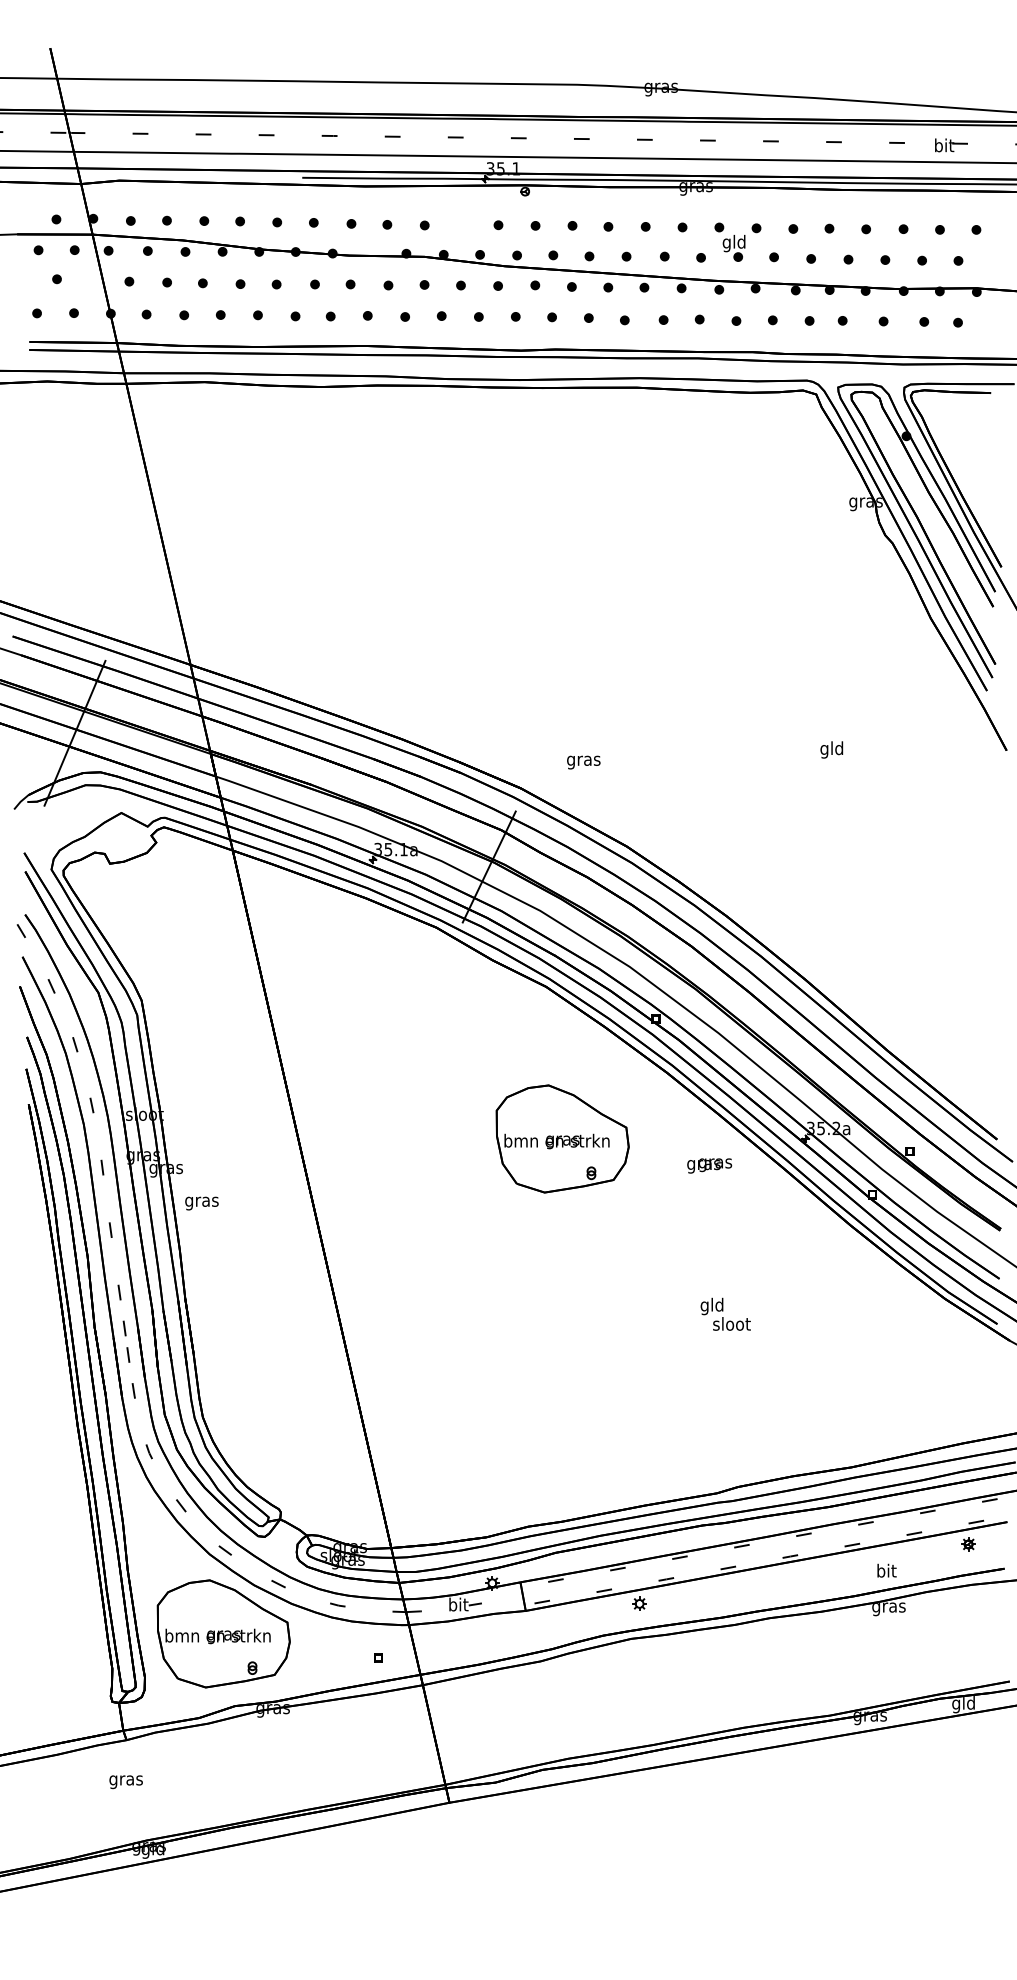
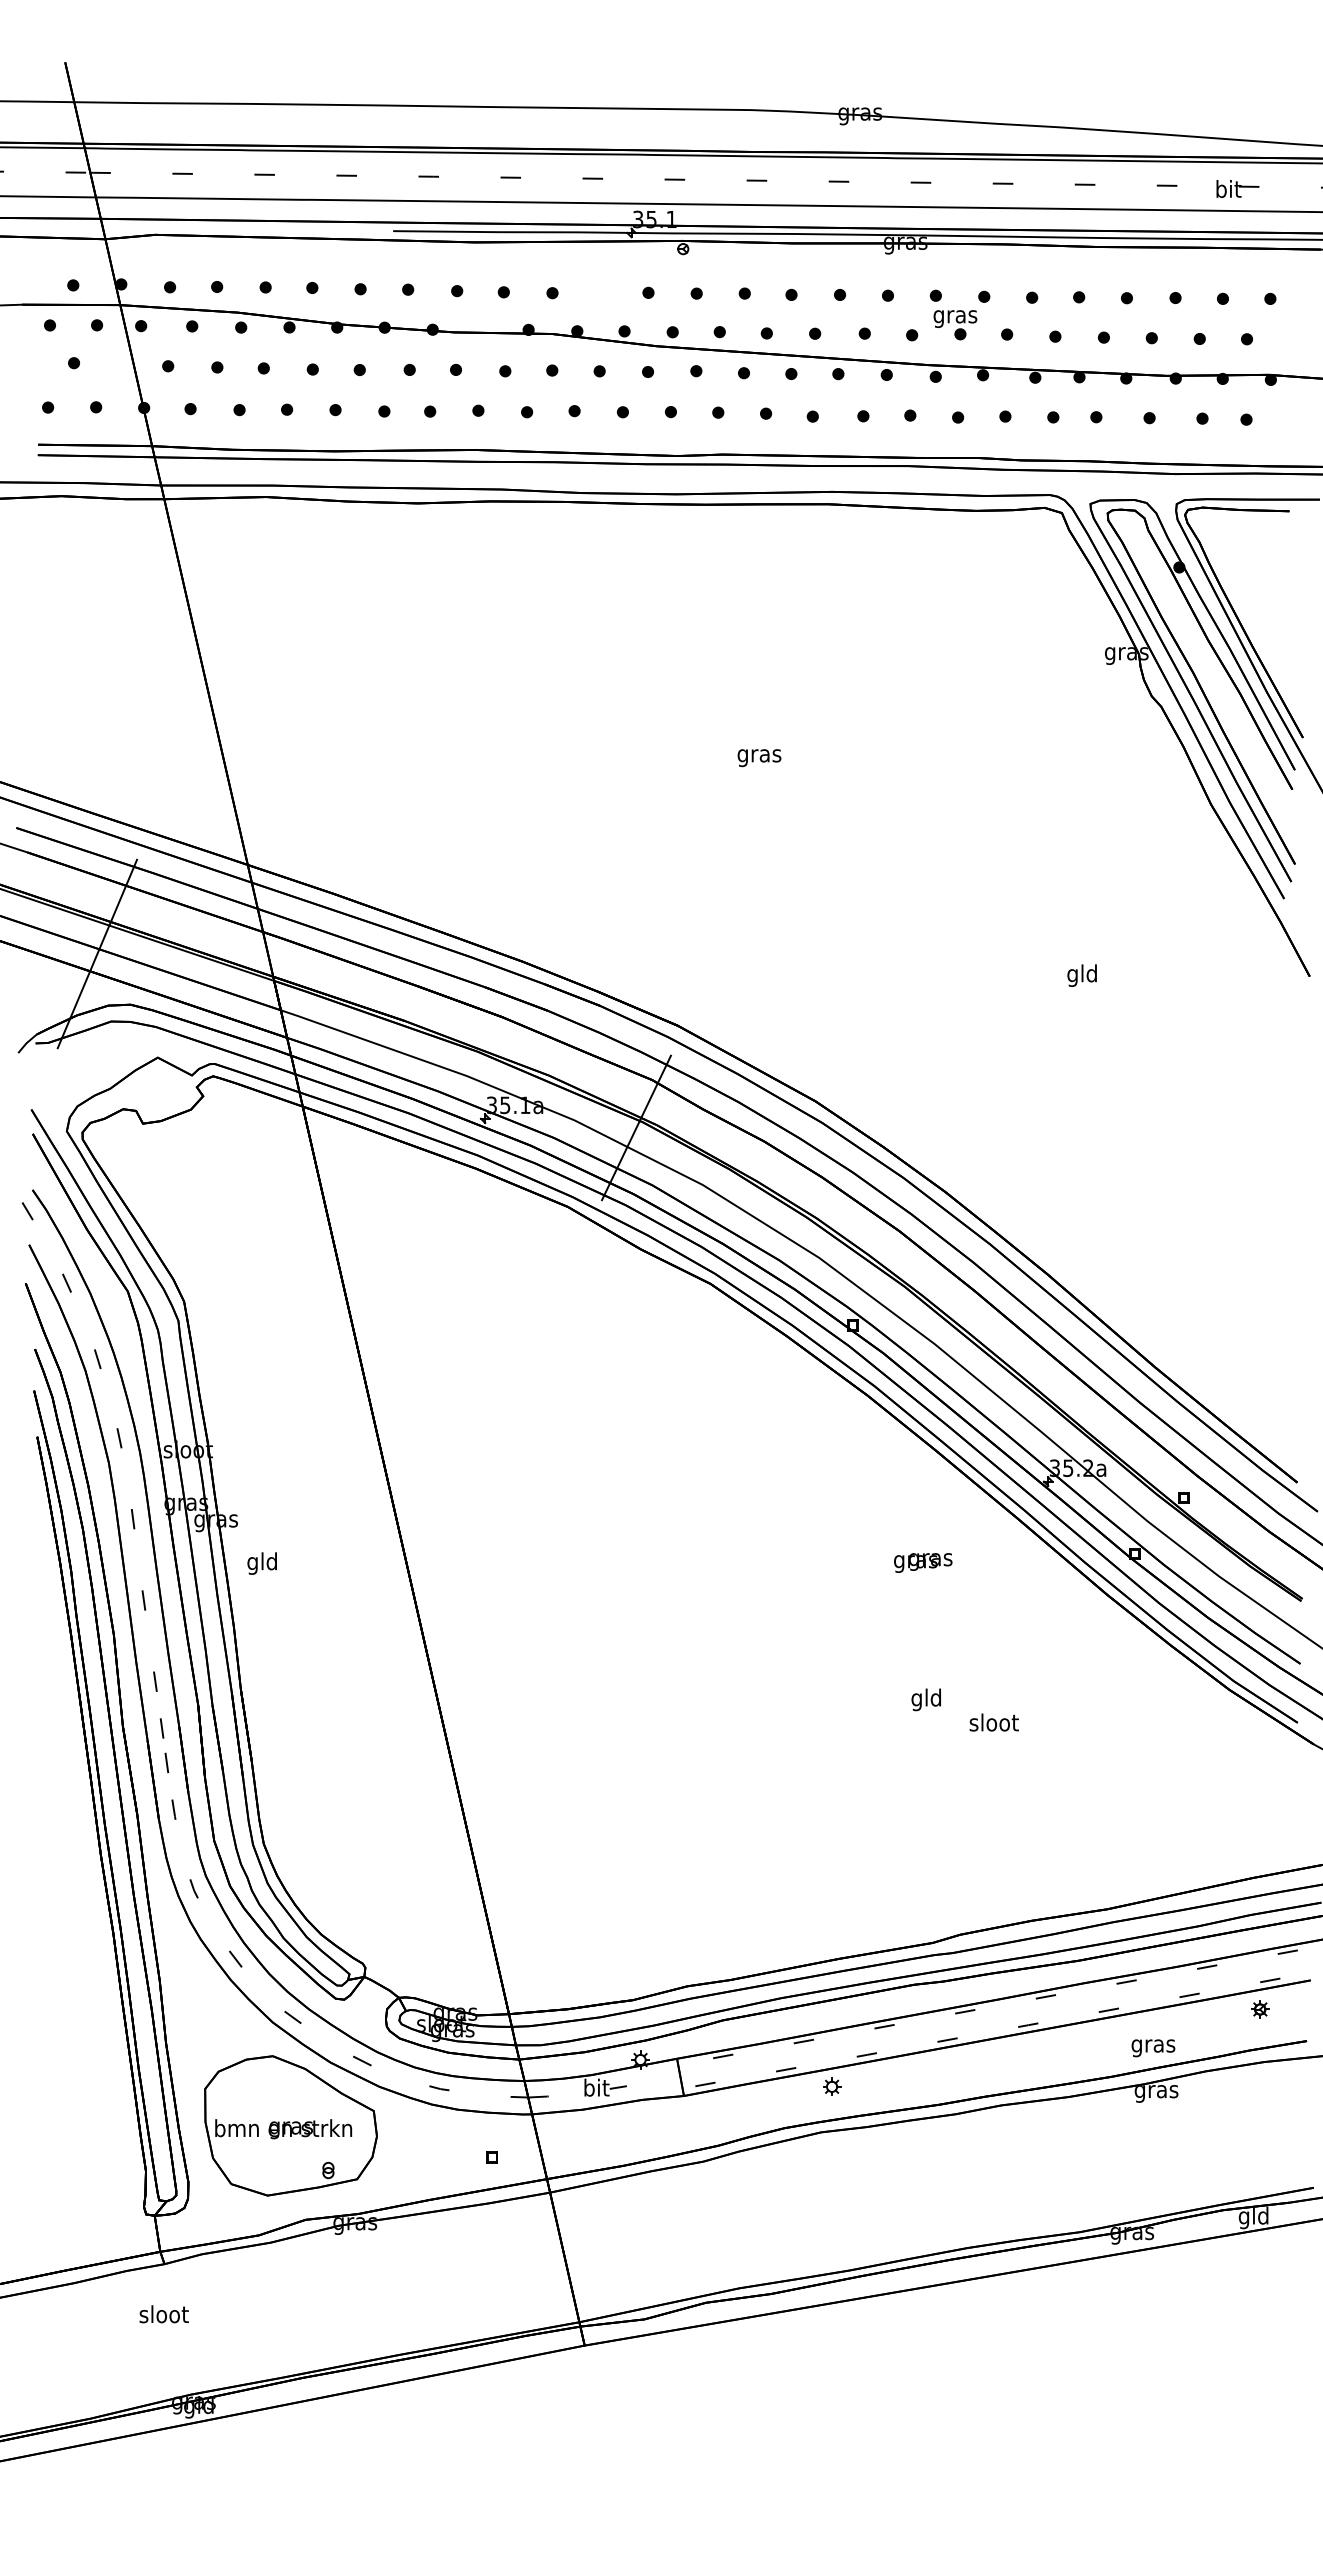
text: (734, 243) -> (955, 316), gld -> gras
text: (583, 762) -> (759, 758), moved
part: (562, 1138) -> (731, 1481), removed
text: (709, 1165) -> (923, 1562), moved
text: (201, 1201) -> (262, 1563), gras -> gld
text: (731, 1323) -> (993, 1722), moved
text: (886, 1572) -> (1153, 2045), bit -> gras
text: (125, 1780) -> (163, 2316), gras -> sloot

